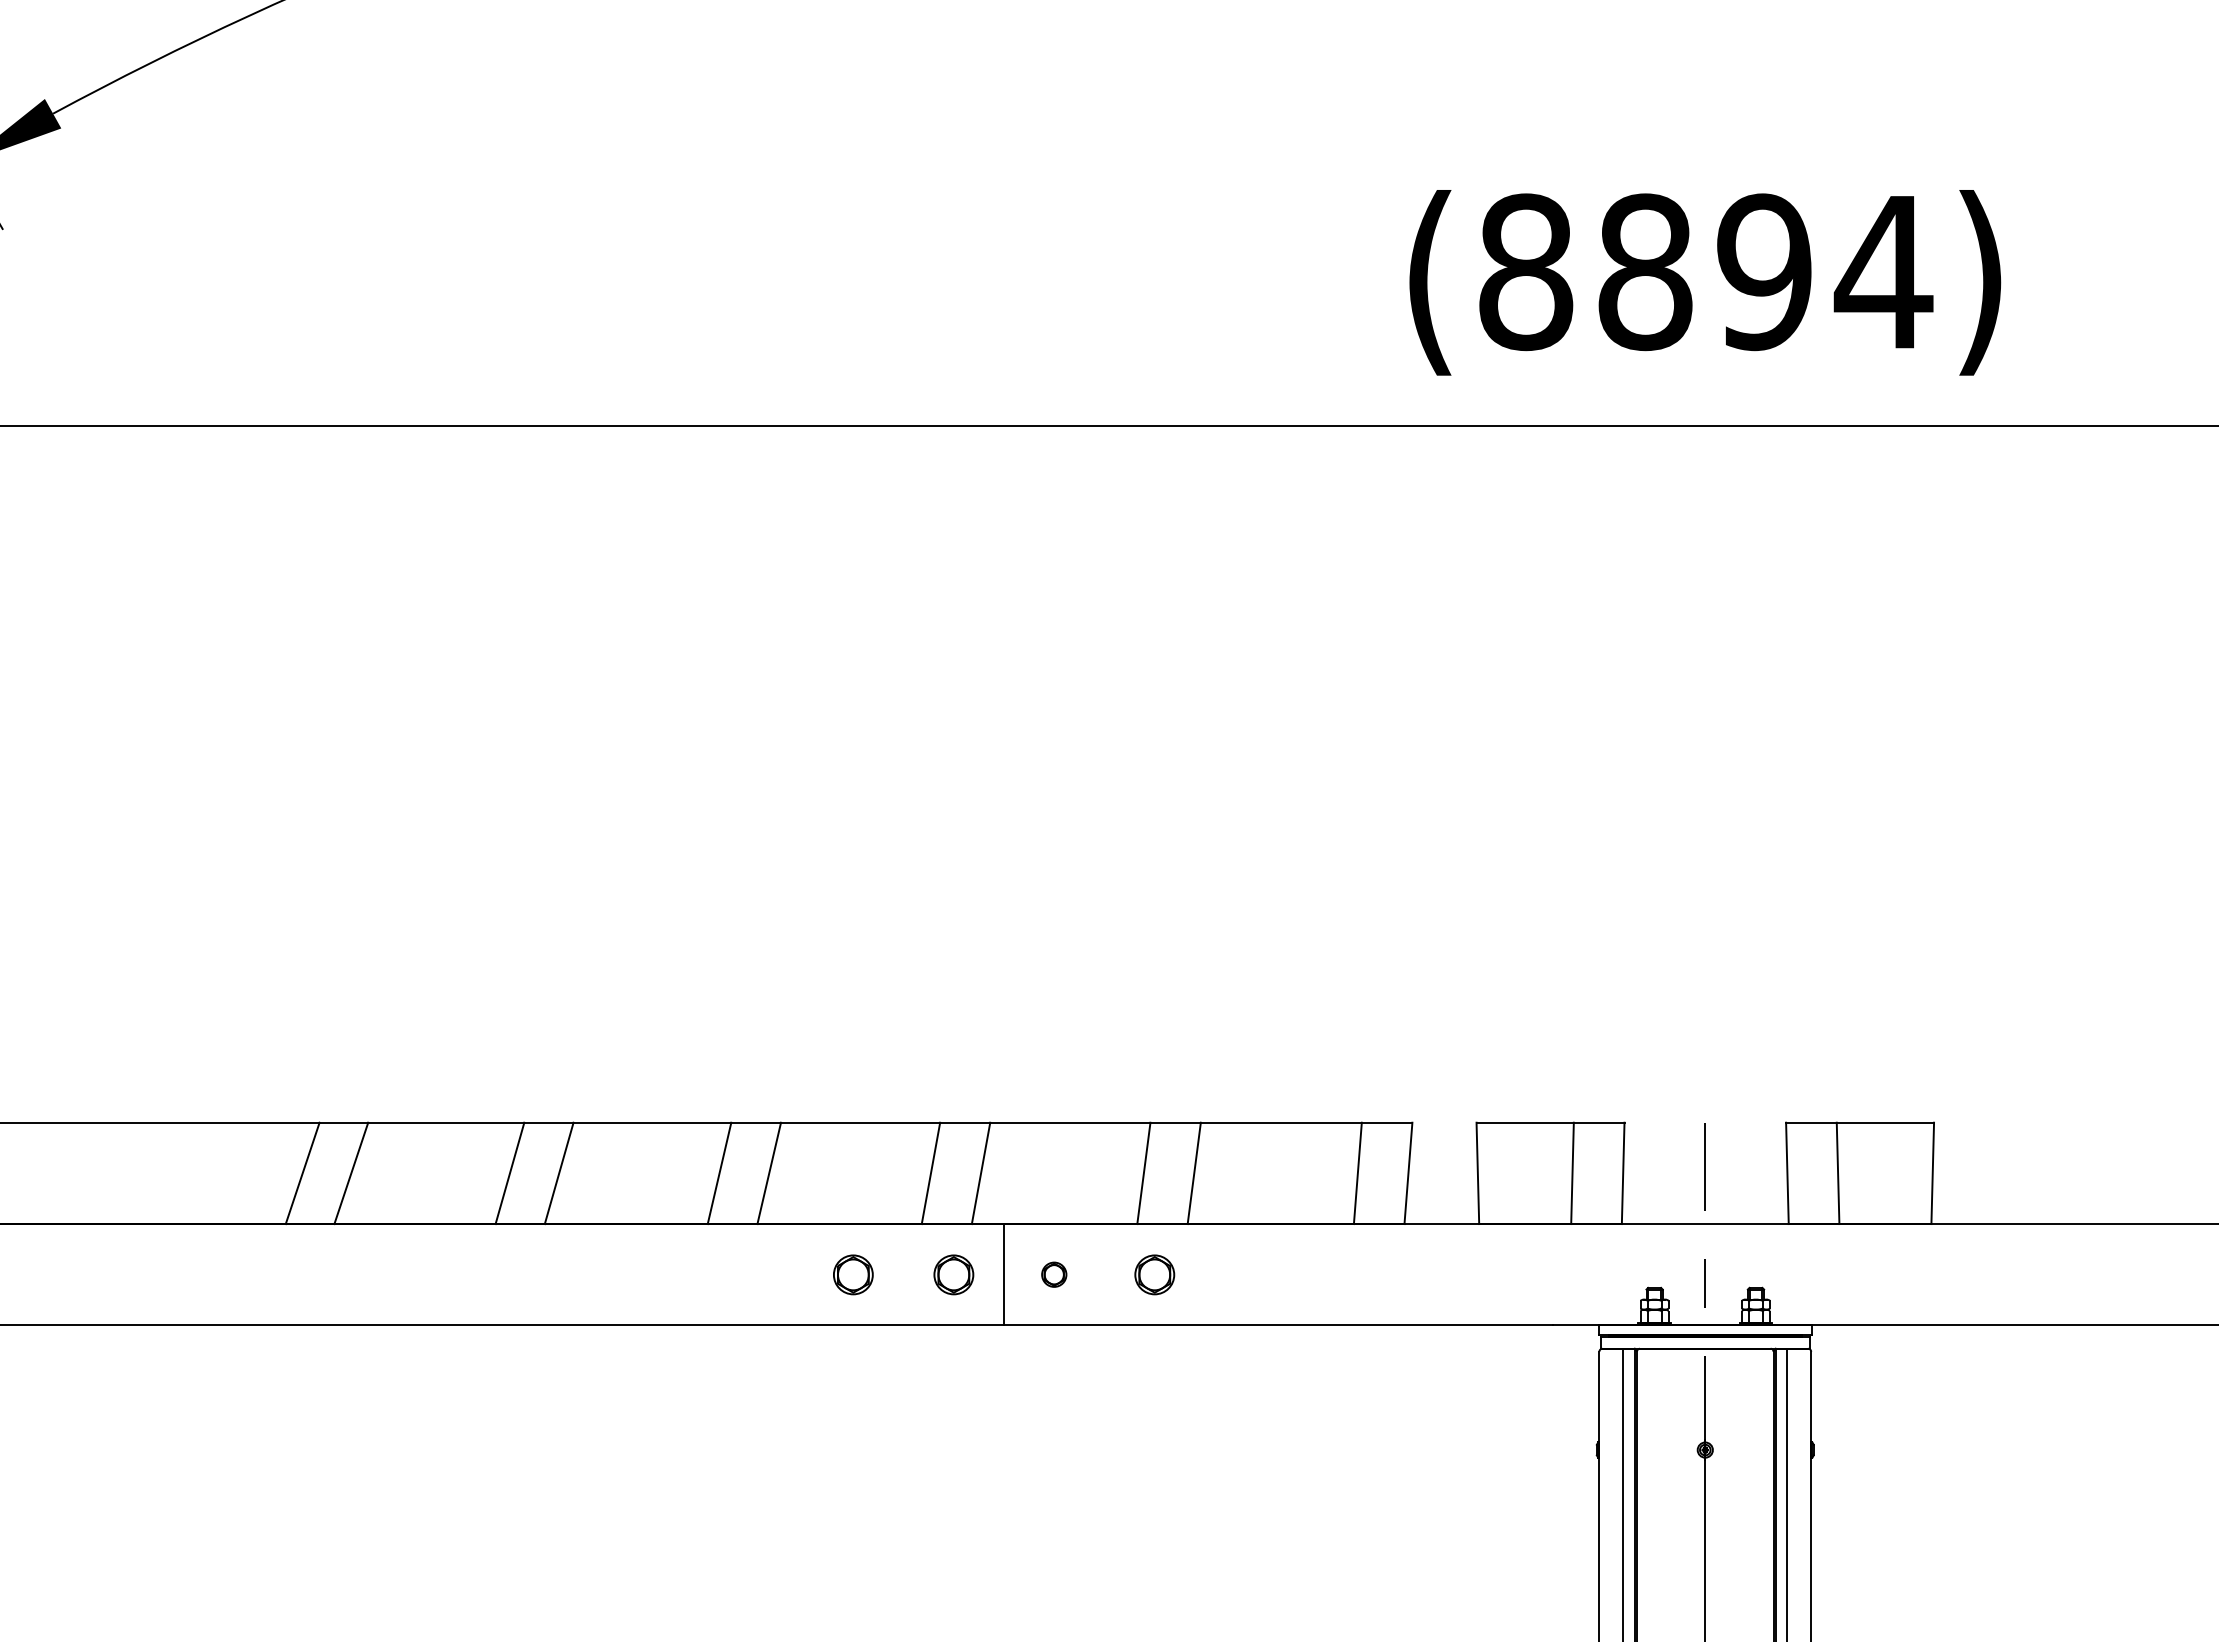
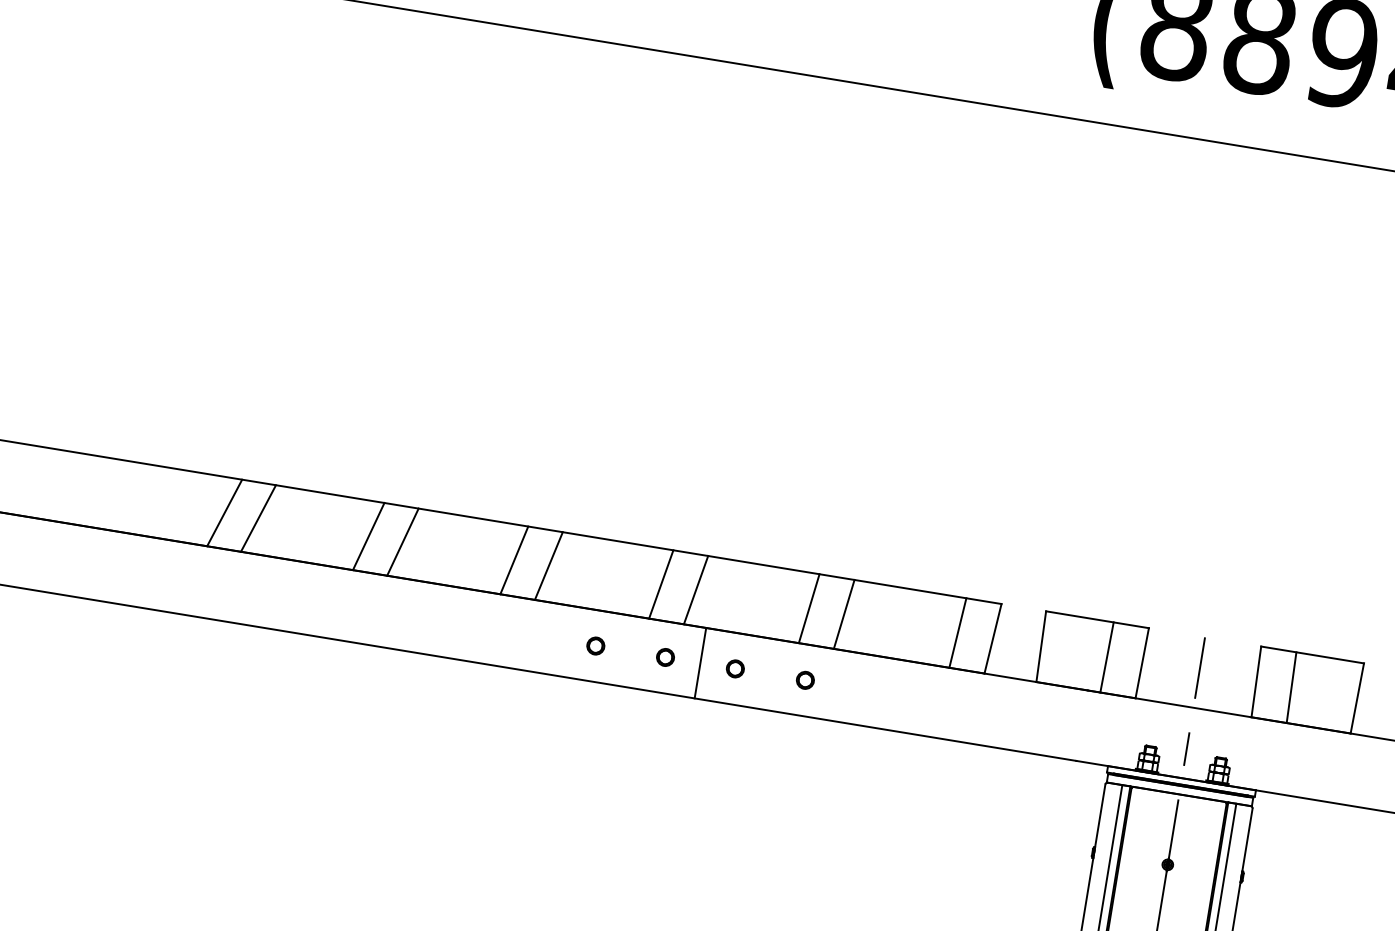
part: (853, 1274) -> (595, 645), size x0.62
part: (953, 1274) -> (665, 657), size x0.62
part: (1155, 1274) -> (805, 680), size x0.62

